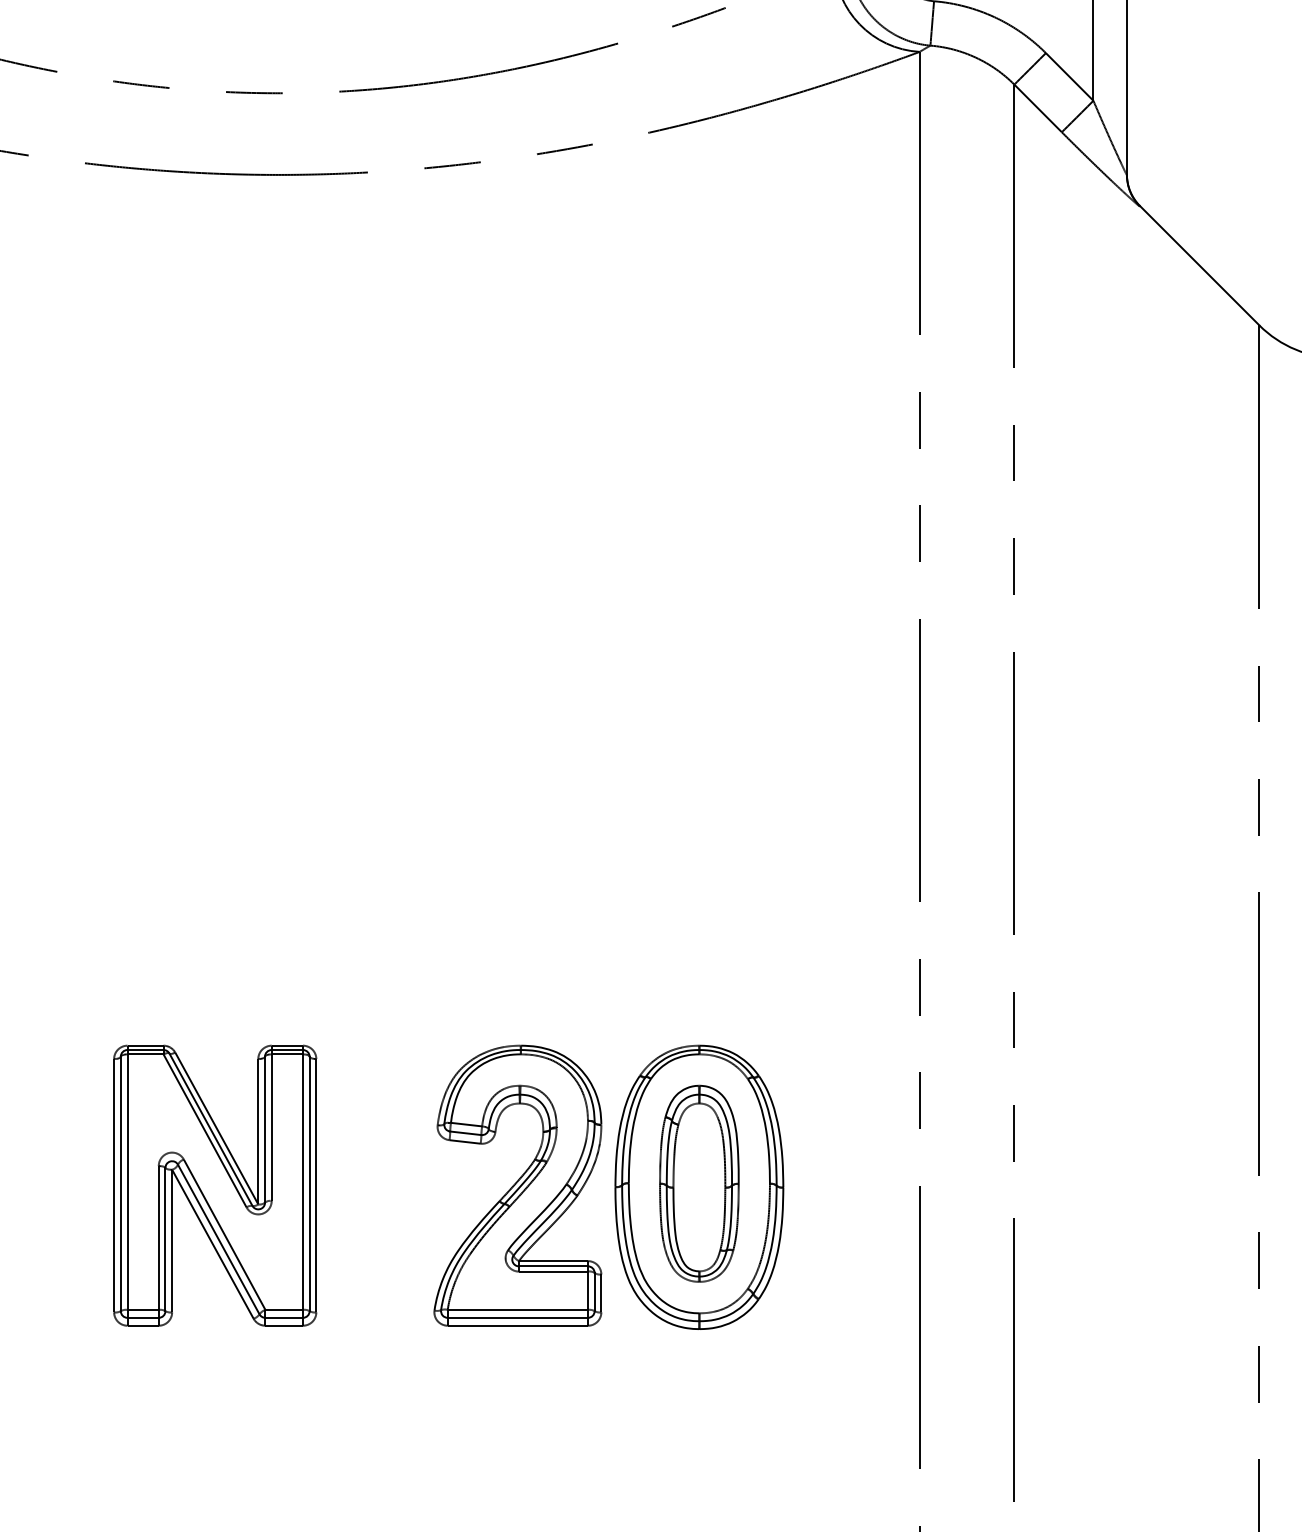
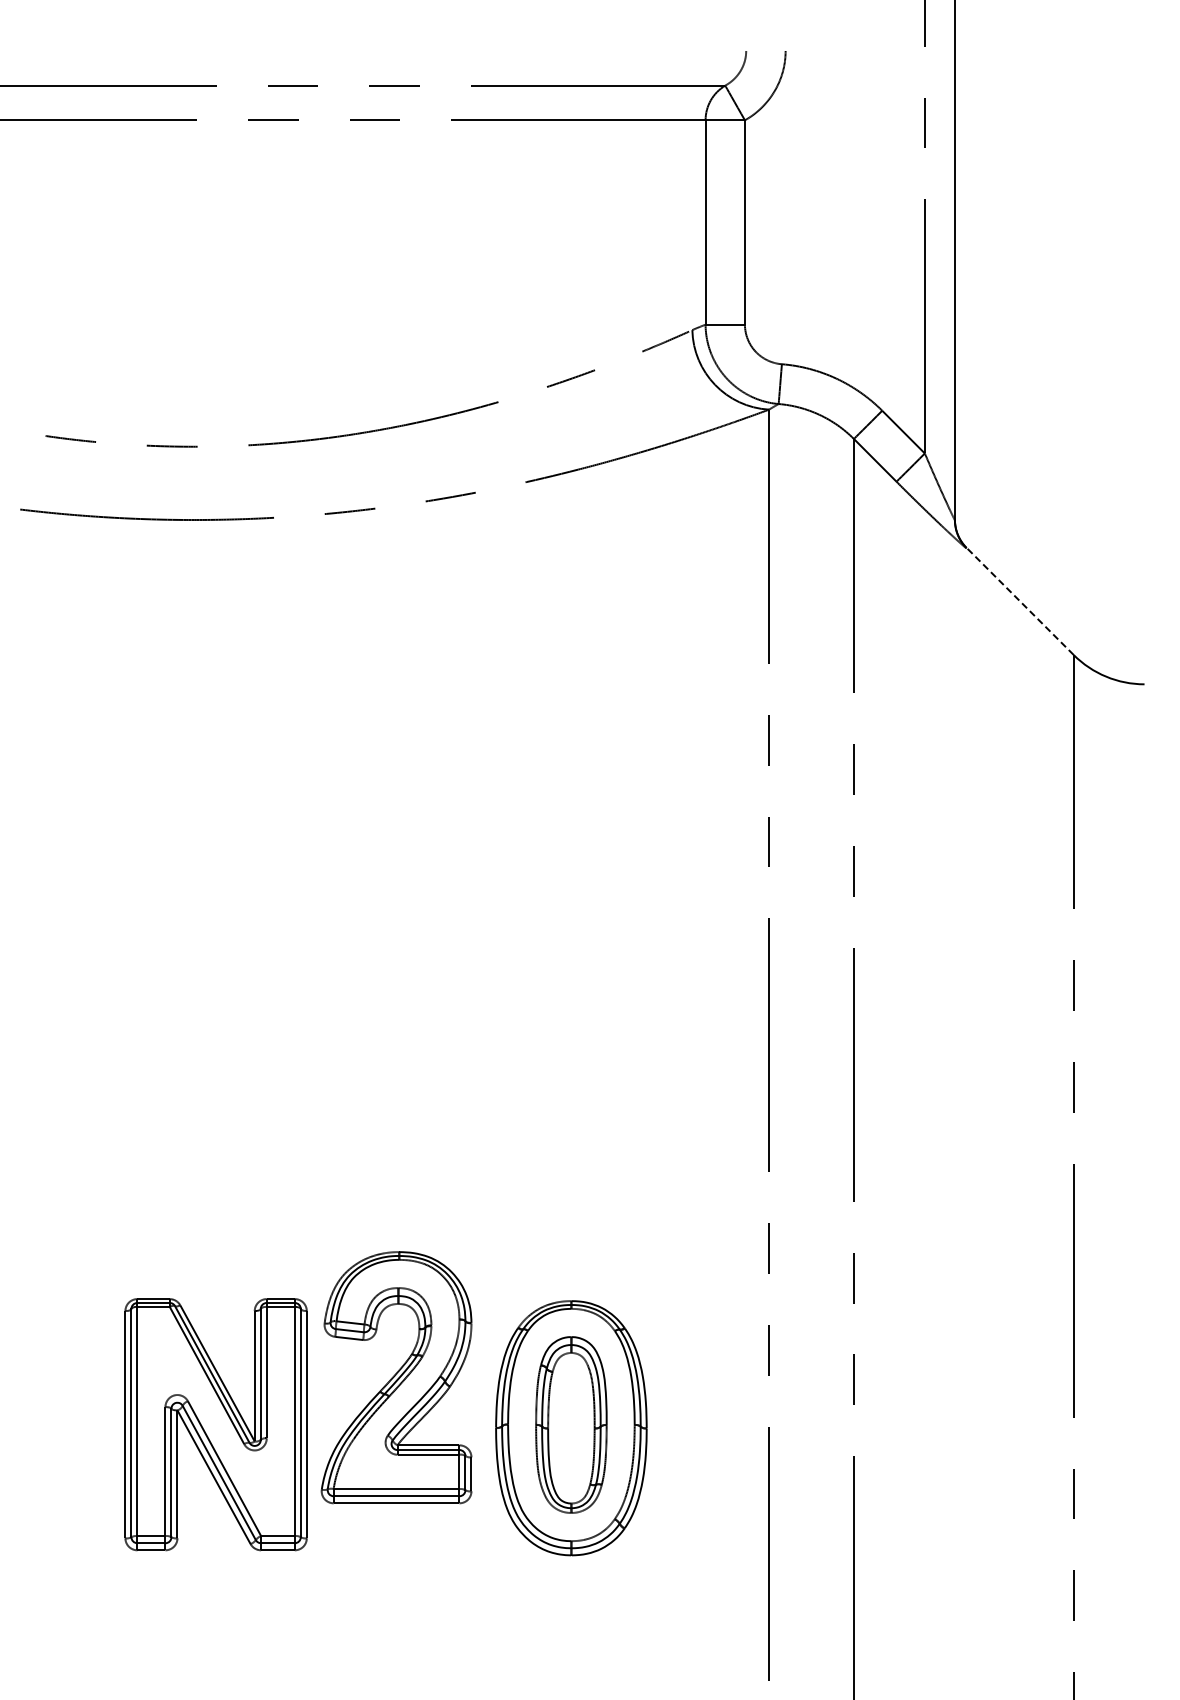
line: (1200, 265) -> (1020, 601), solid -> dashed
part: (214, 1185) -> (215, 1424), moved
part: (517, 1185) -> (396, 1377), moved

